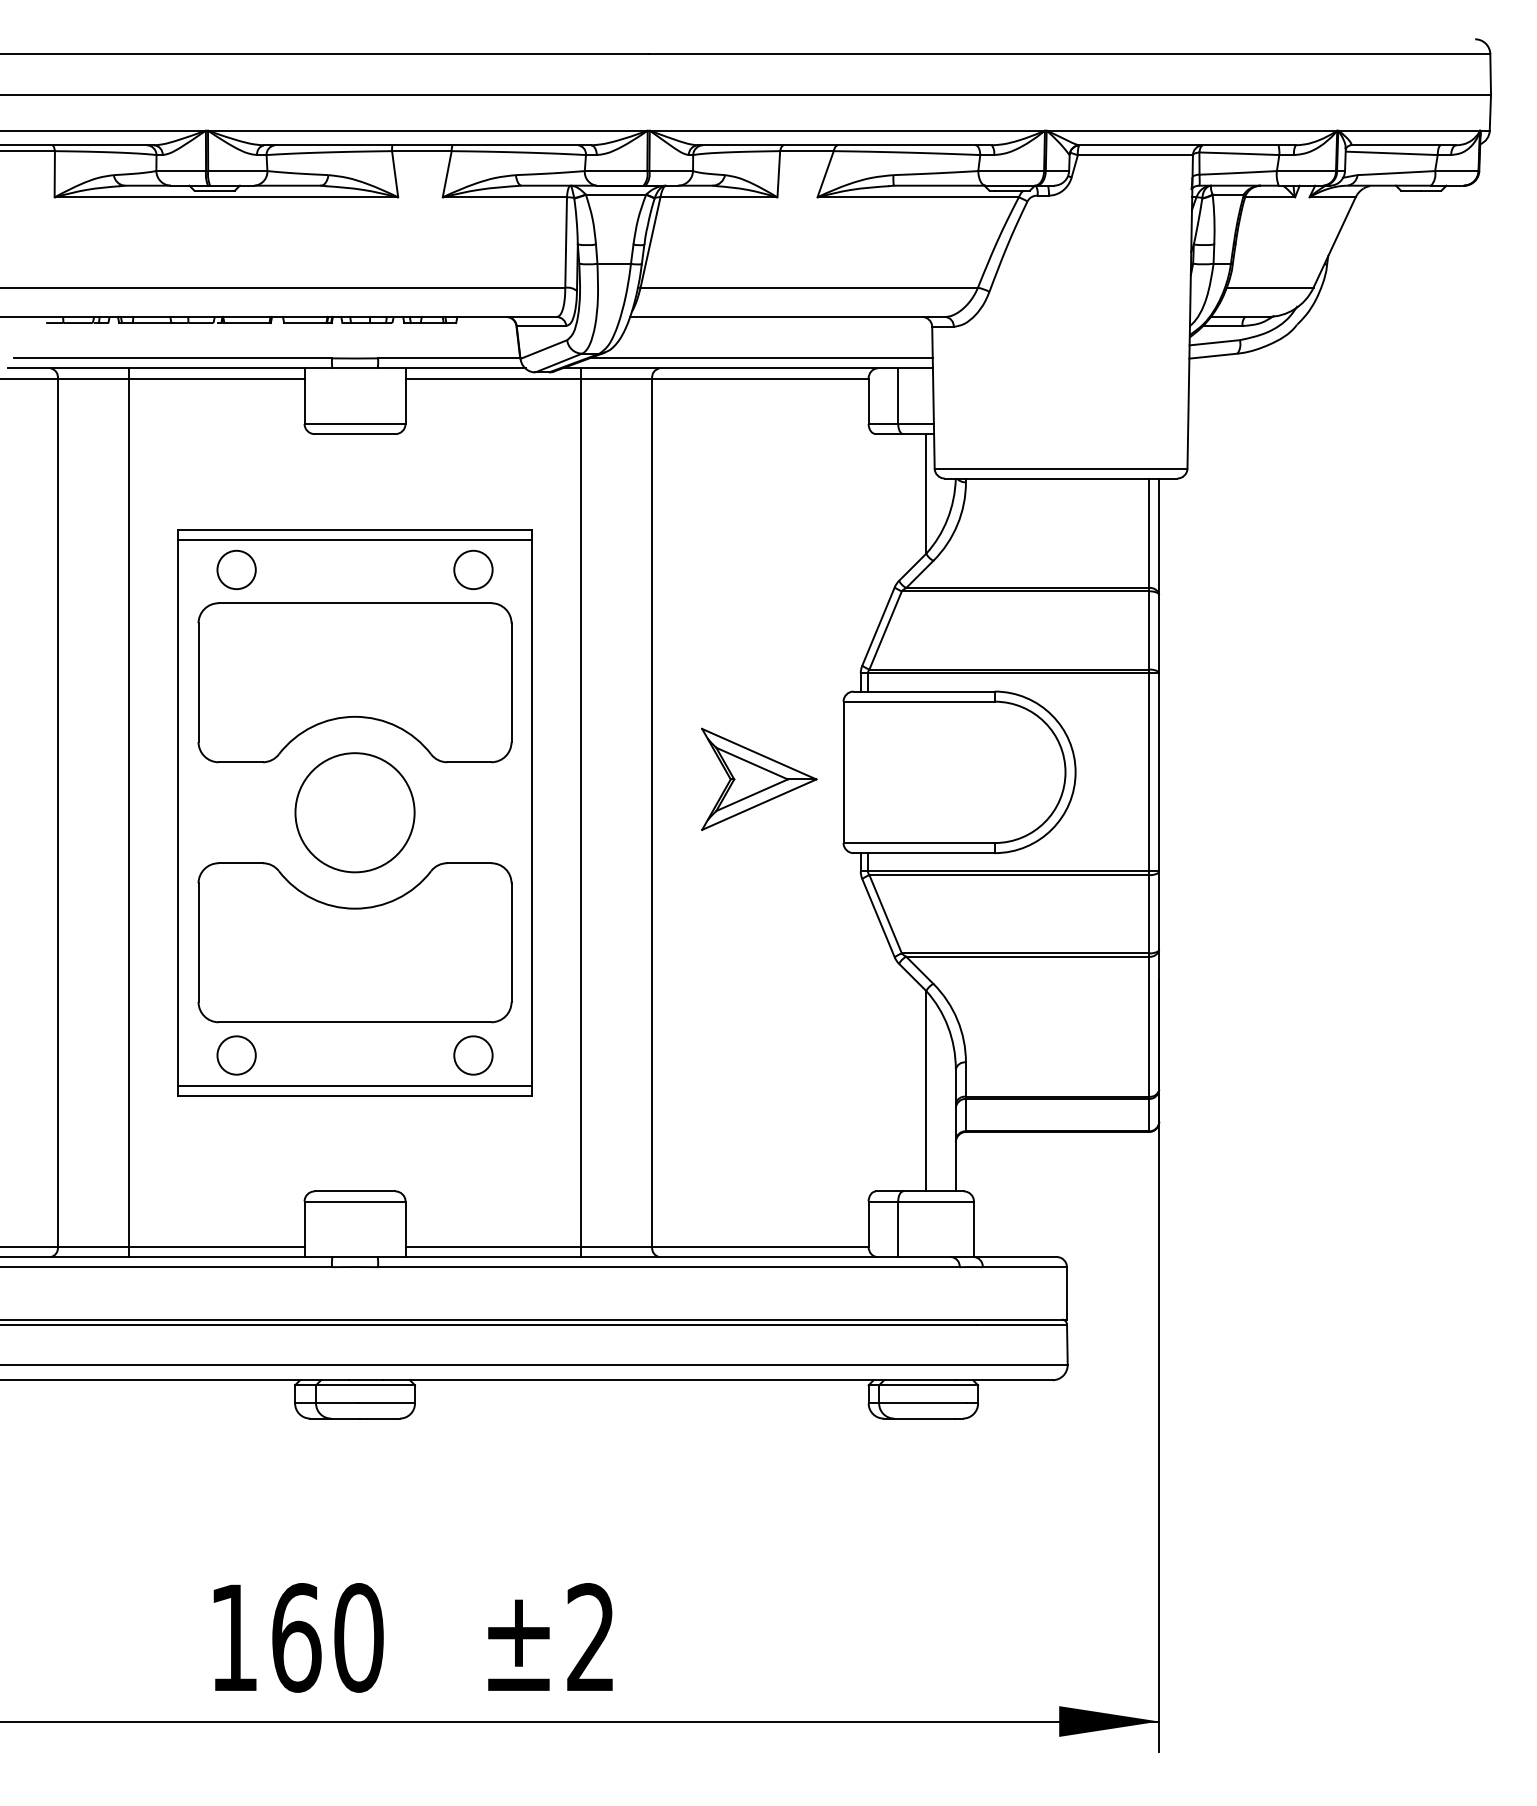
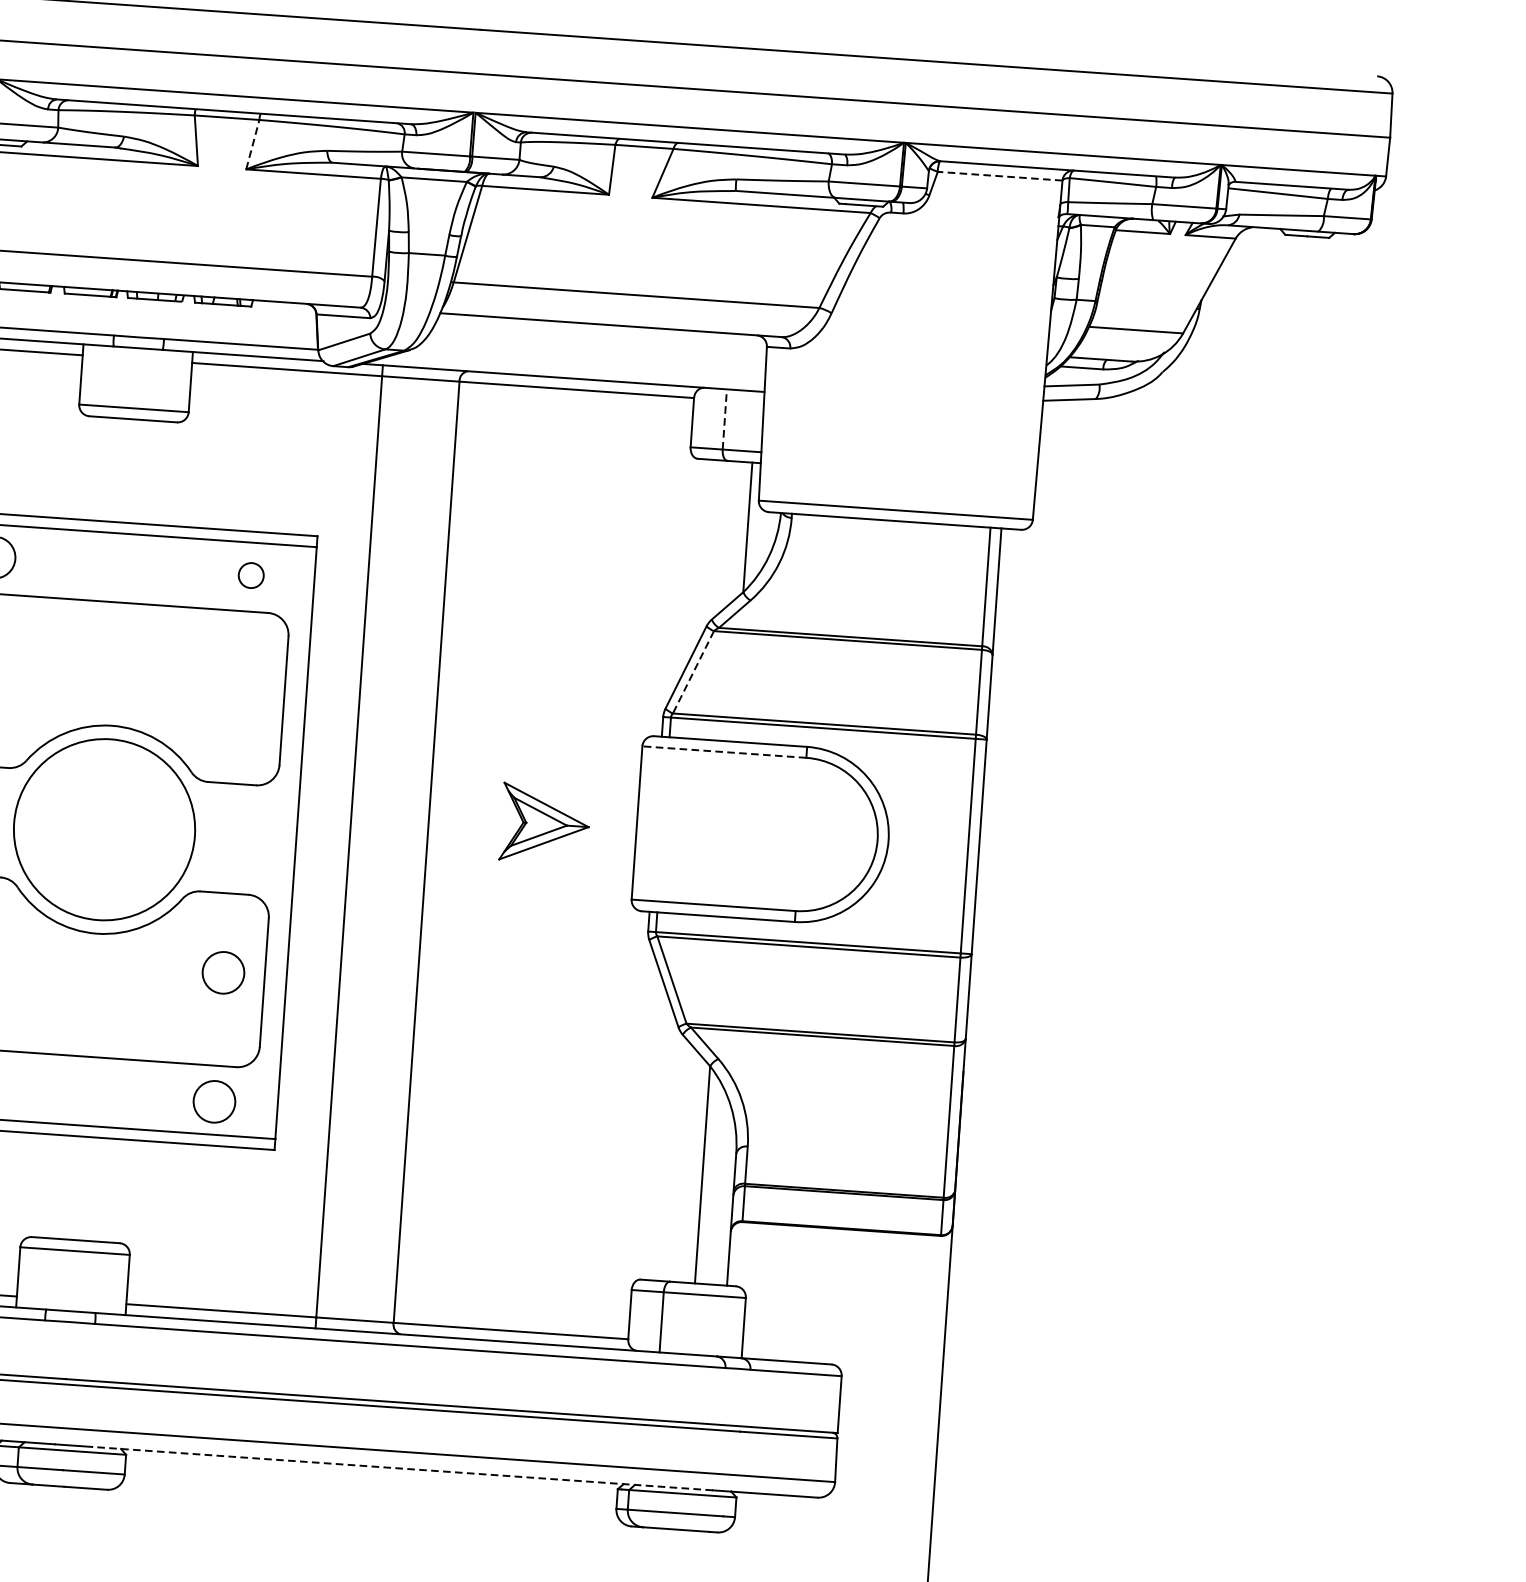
line: (1135, 155) -> (1000, 176), solid -> dashed
line: (447, 174) -> (253, 144), solid -> dashed
line: (760, 358) -> (578, 368), removed
line: (898, 396) -> (725, 419), solid -> dashed
circle: (473, 569) -> (251, 575), size x0.6
line: (885, 630) -> (693, 672), solid -> dashed
line: (919, 701) -> (724, 751), solid -> dashed
part: (759, 778) -> (545, 823), size x0.7
circle: (354, 812) -> (103, 829), size x1.4
circle: (473, 936) -> (223, 972), added
line: (669, 1380) -> (402, 1468), solid -> dashed

